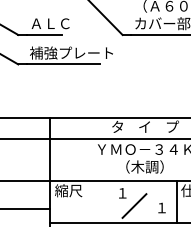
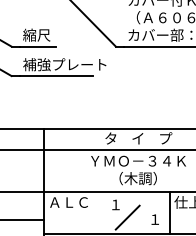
text: (49, 22) -> (42, 34), ＡＬＣ -> 縮尺
text: (74, 189) -> (67, 201), 縮尺 -> ＡＬＣ

